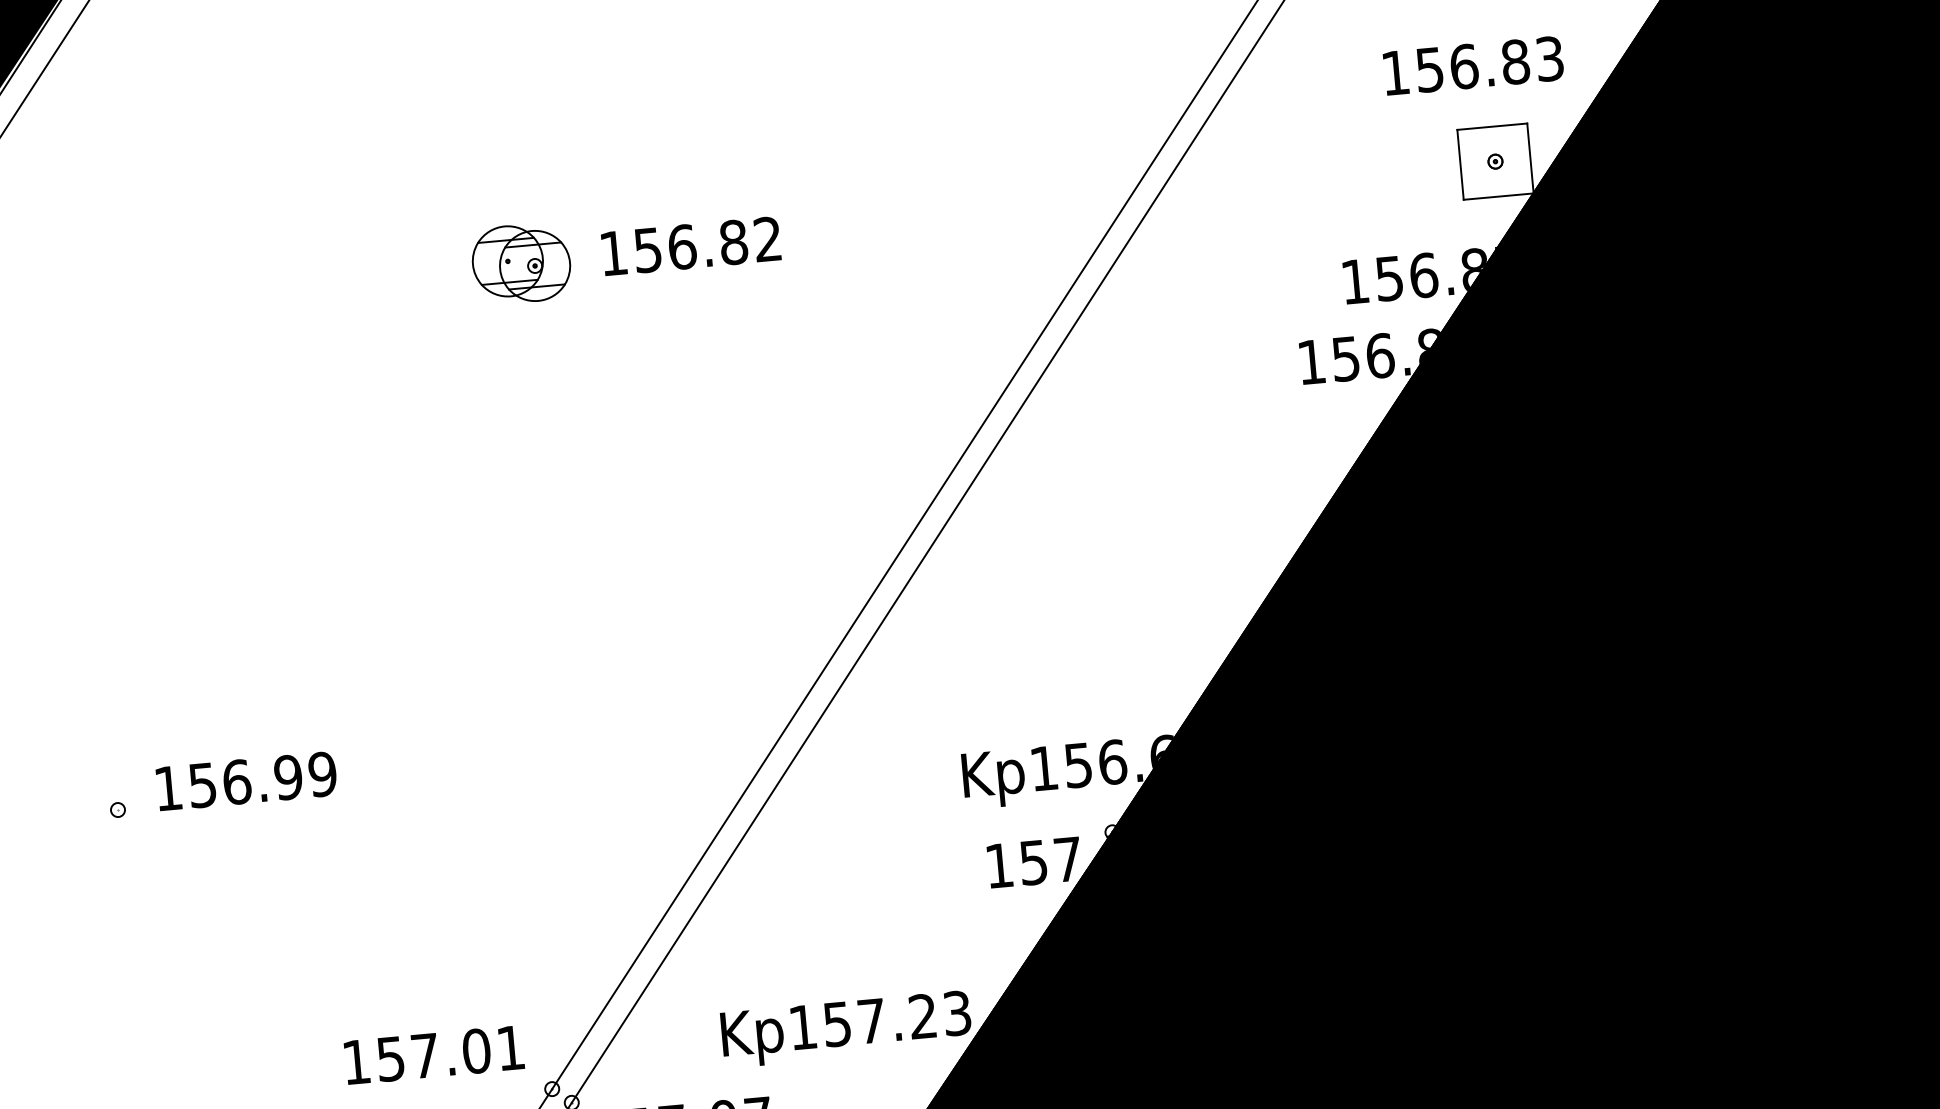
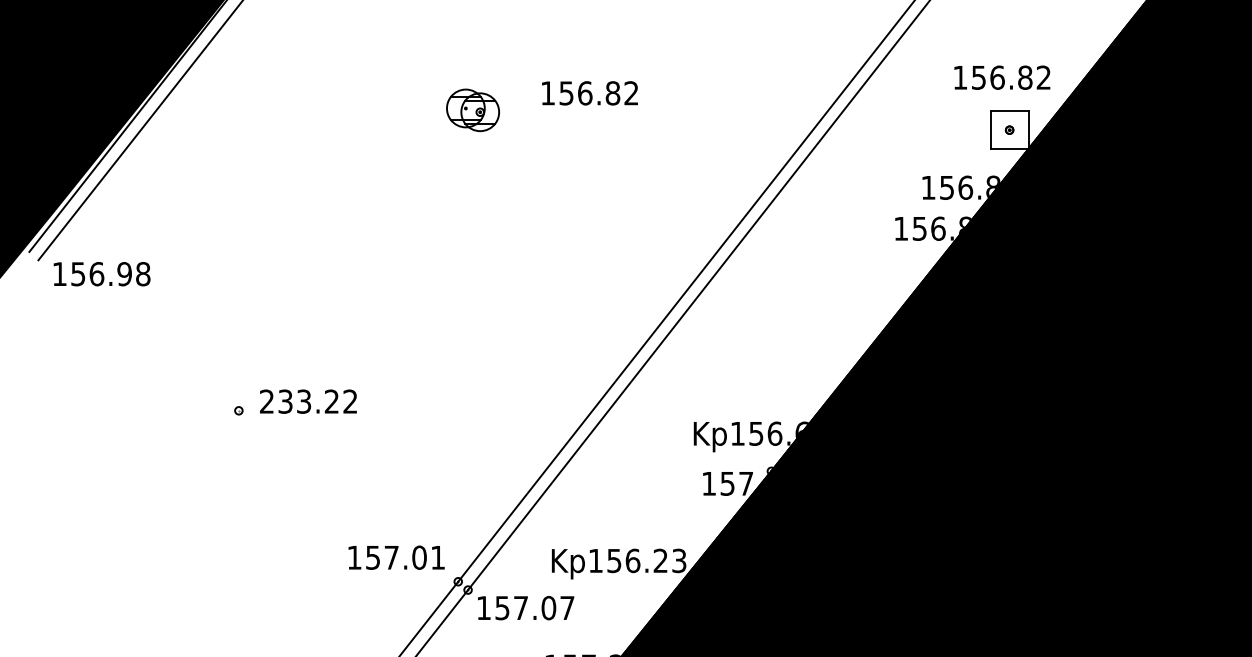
text: (1549, 58) -> (1043, 77), 156.83 -> 156.82
text: (690, 246) -> (589, 93), moved
part: (520, 264) -> (472, 110), moved
text: (245, 781) -> (308, 401), 156.99 -> 233.22
text: (870, 1020) -> (632, 560), Kp157.23 -> Kp156.23

